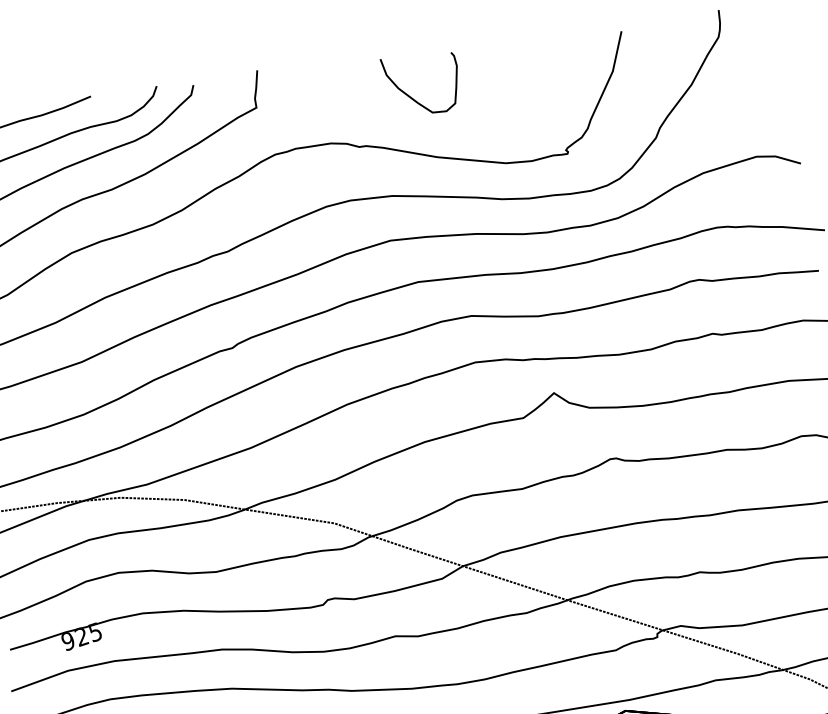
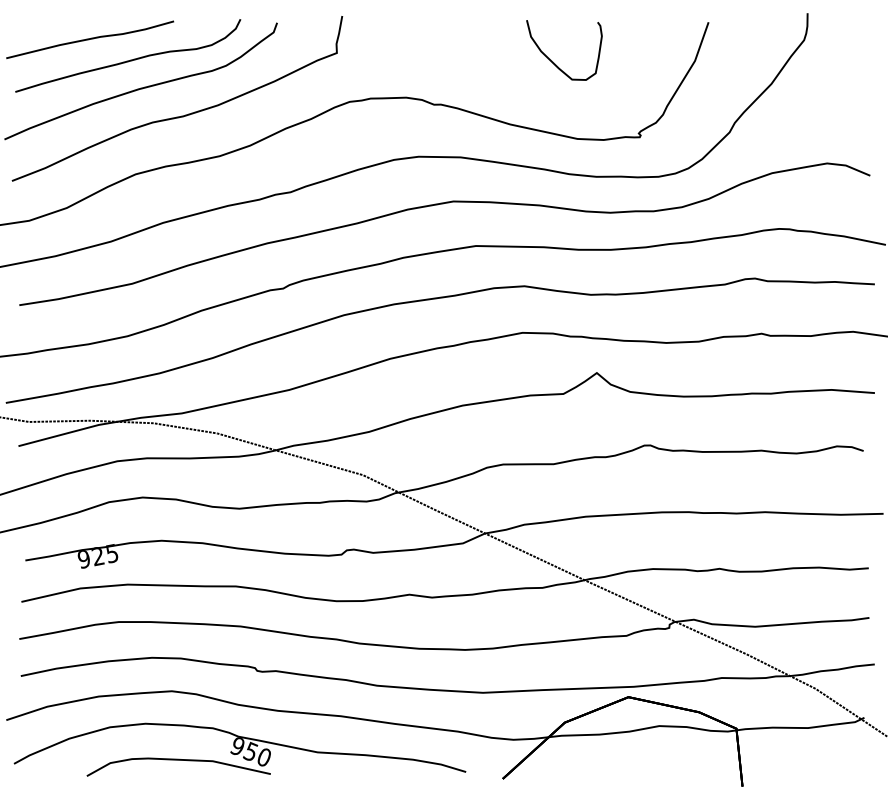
curve: (411, 96) -> (553, 61), moved

